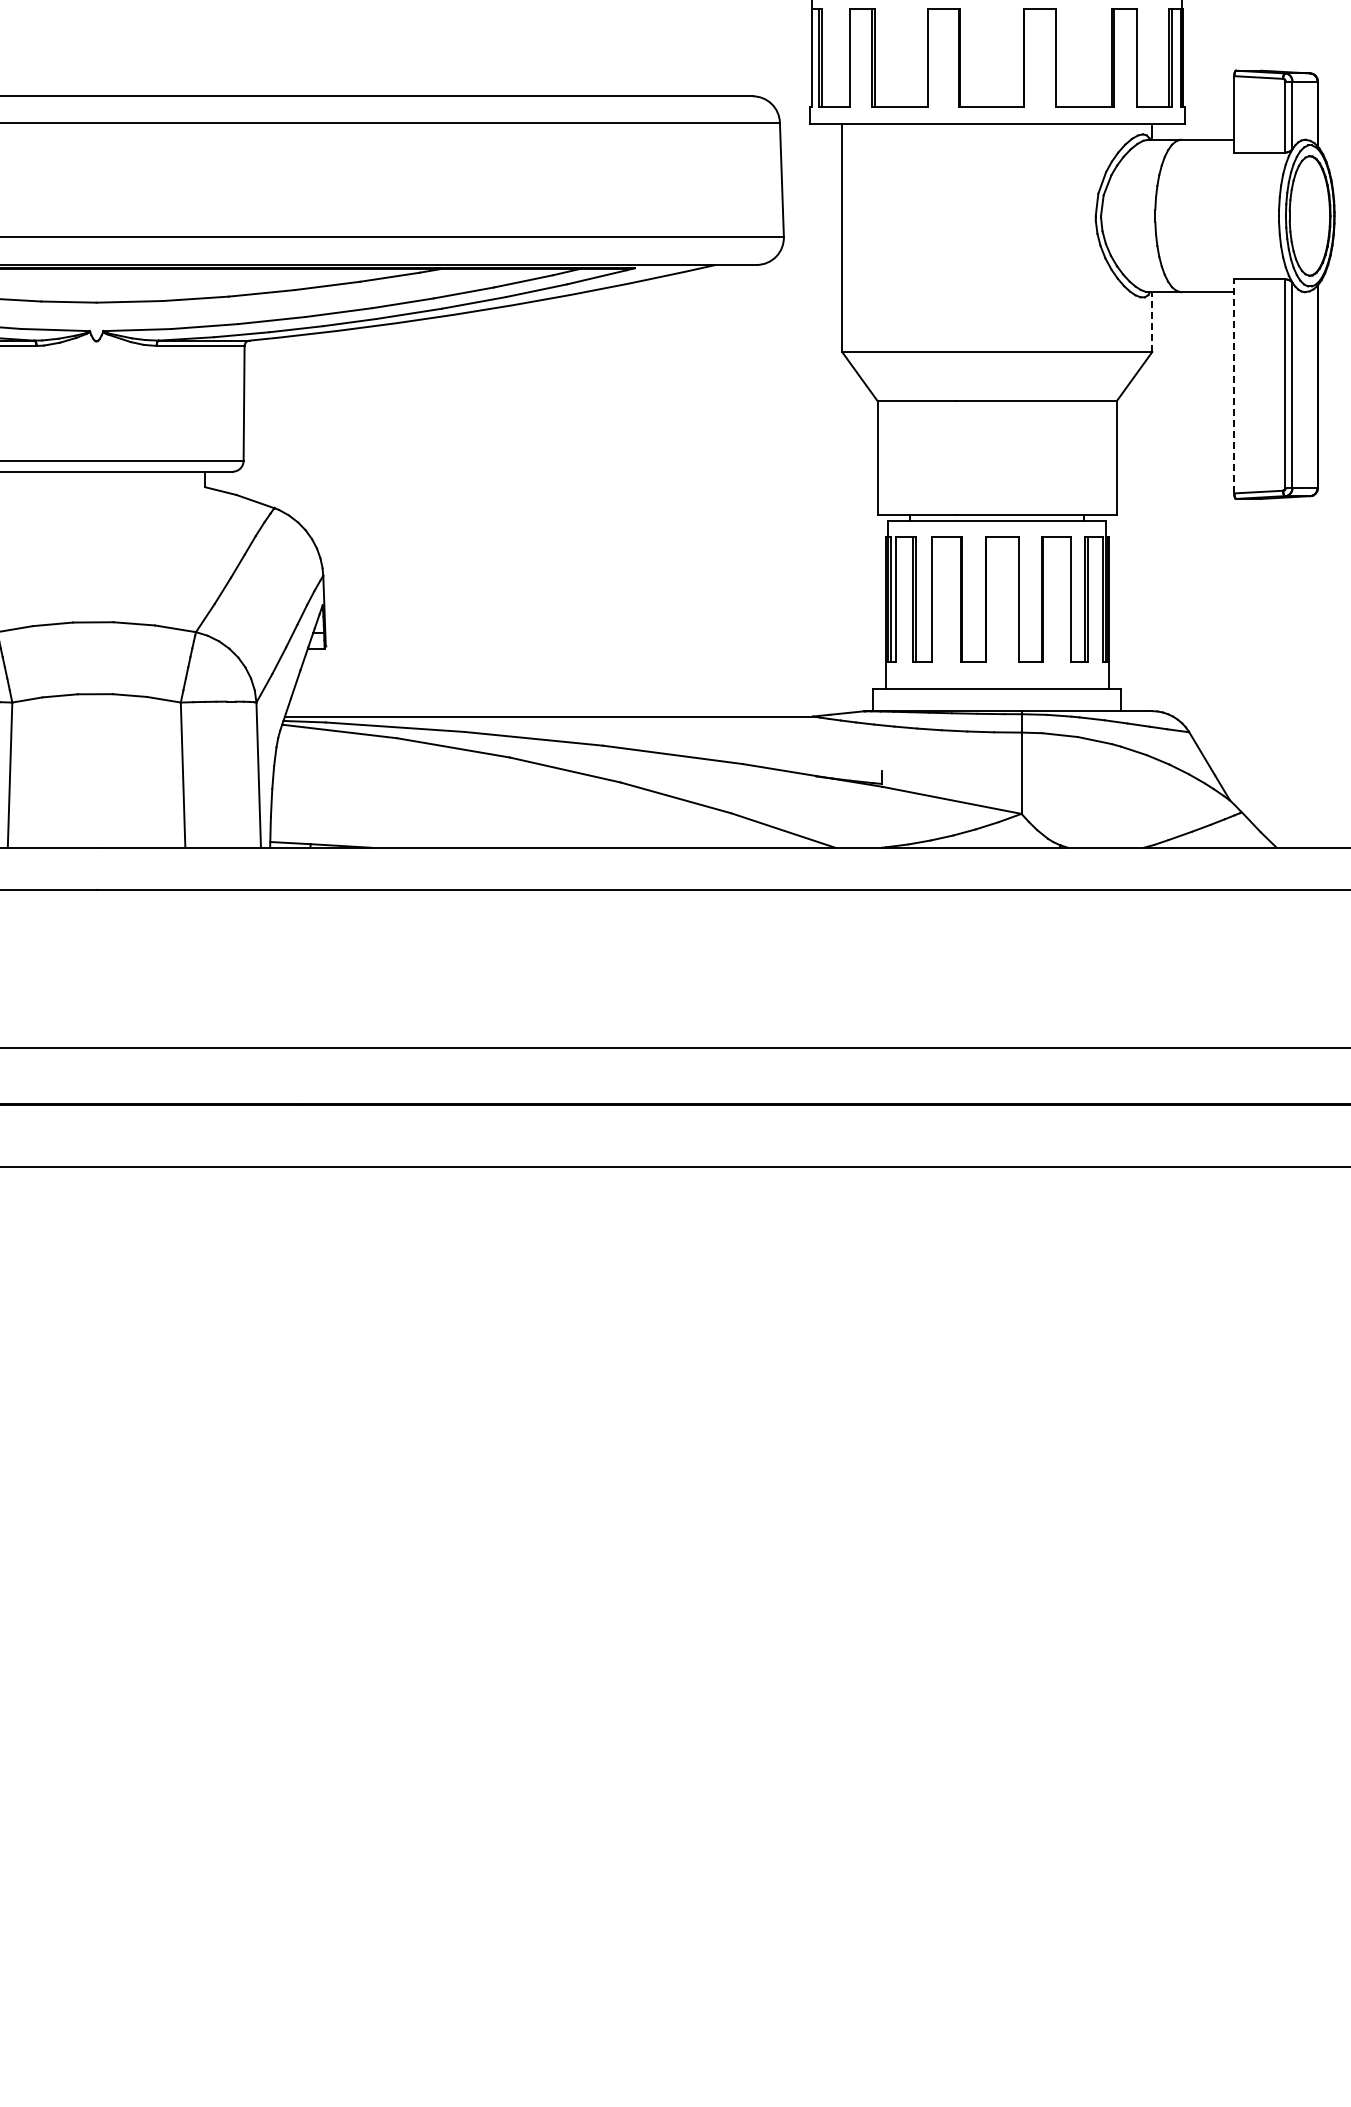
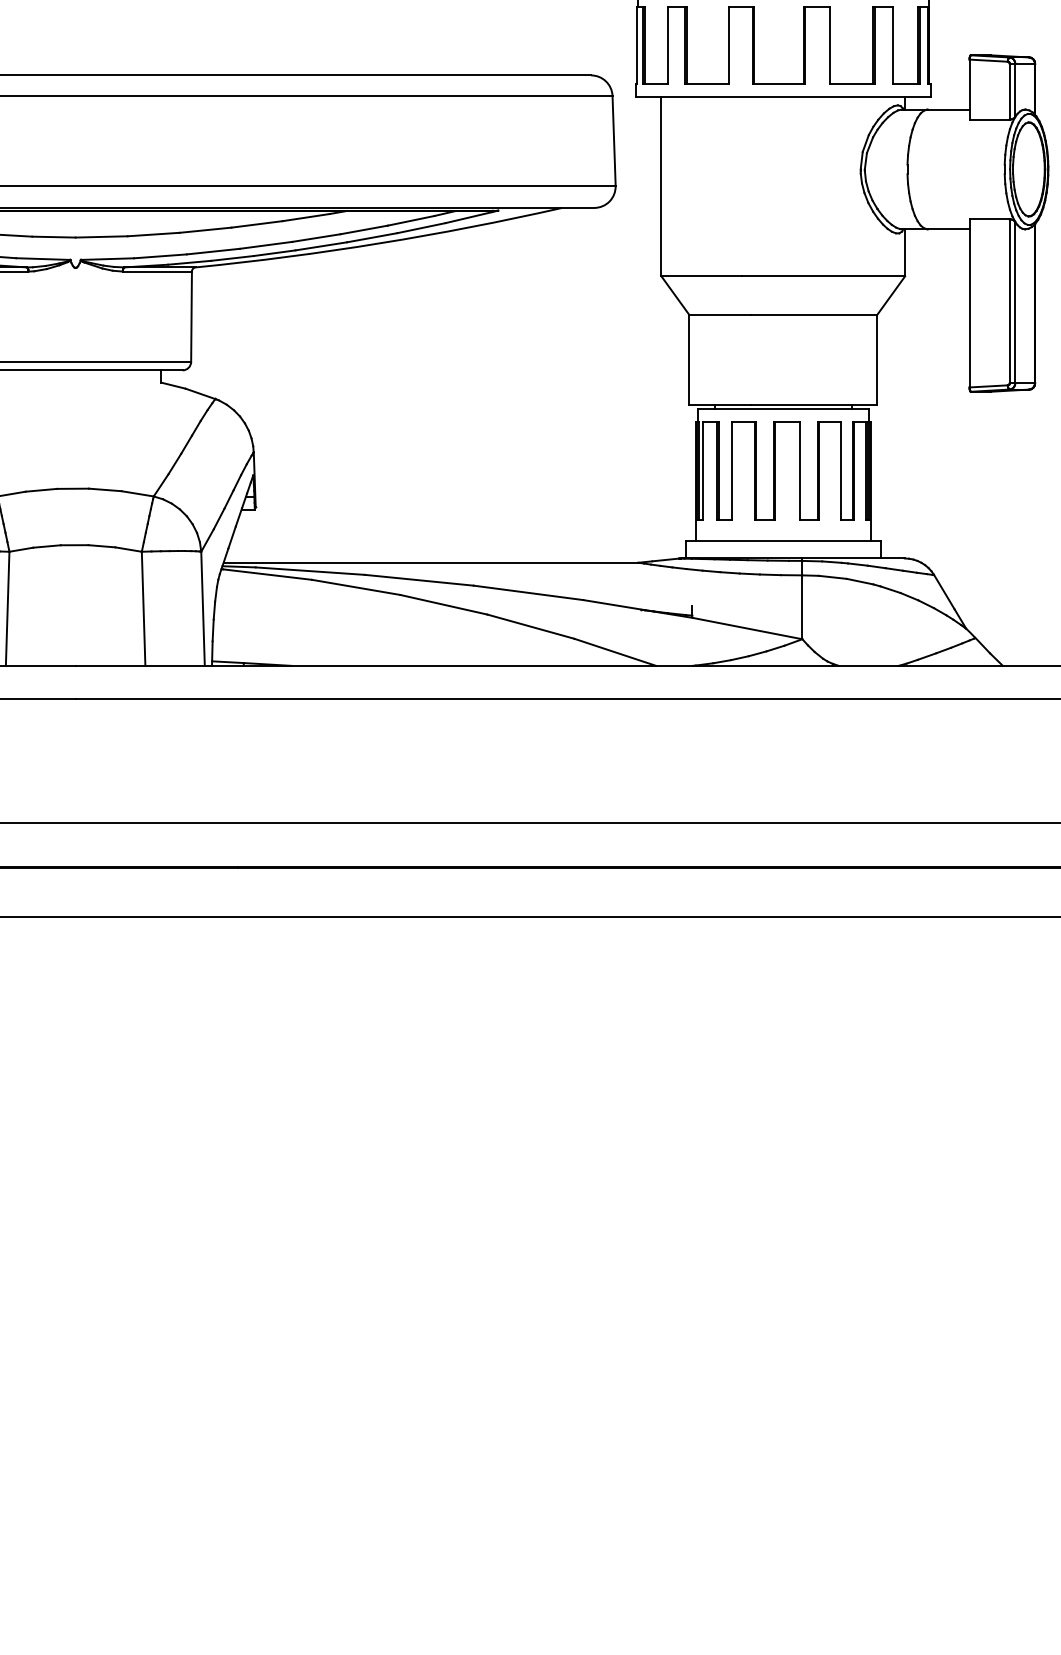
line: (1152, 322) -> (905, 253), dashed -> solid
line: (1234, 386) -> (969, 303), dashed -> solid

